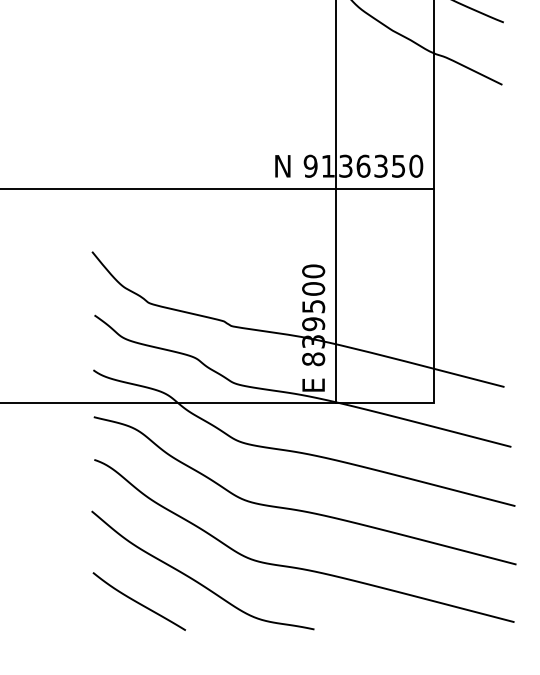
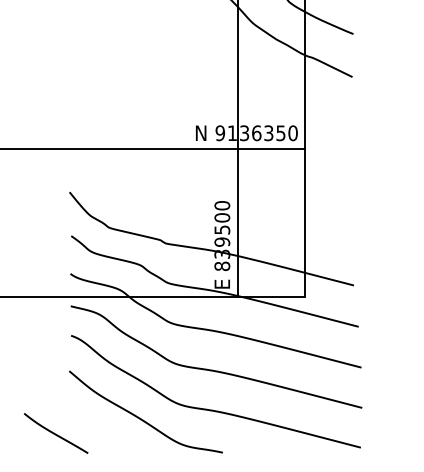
curve: (138, 601) -> (55, 433), moved

